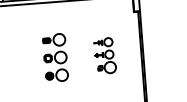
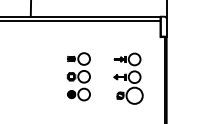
part: (105, 55) -> (128, 78), size x1.43

